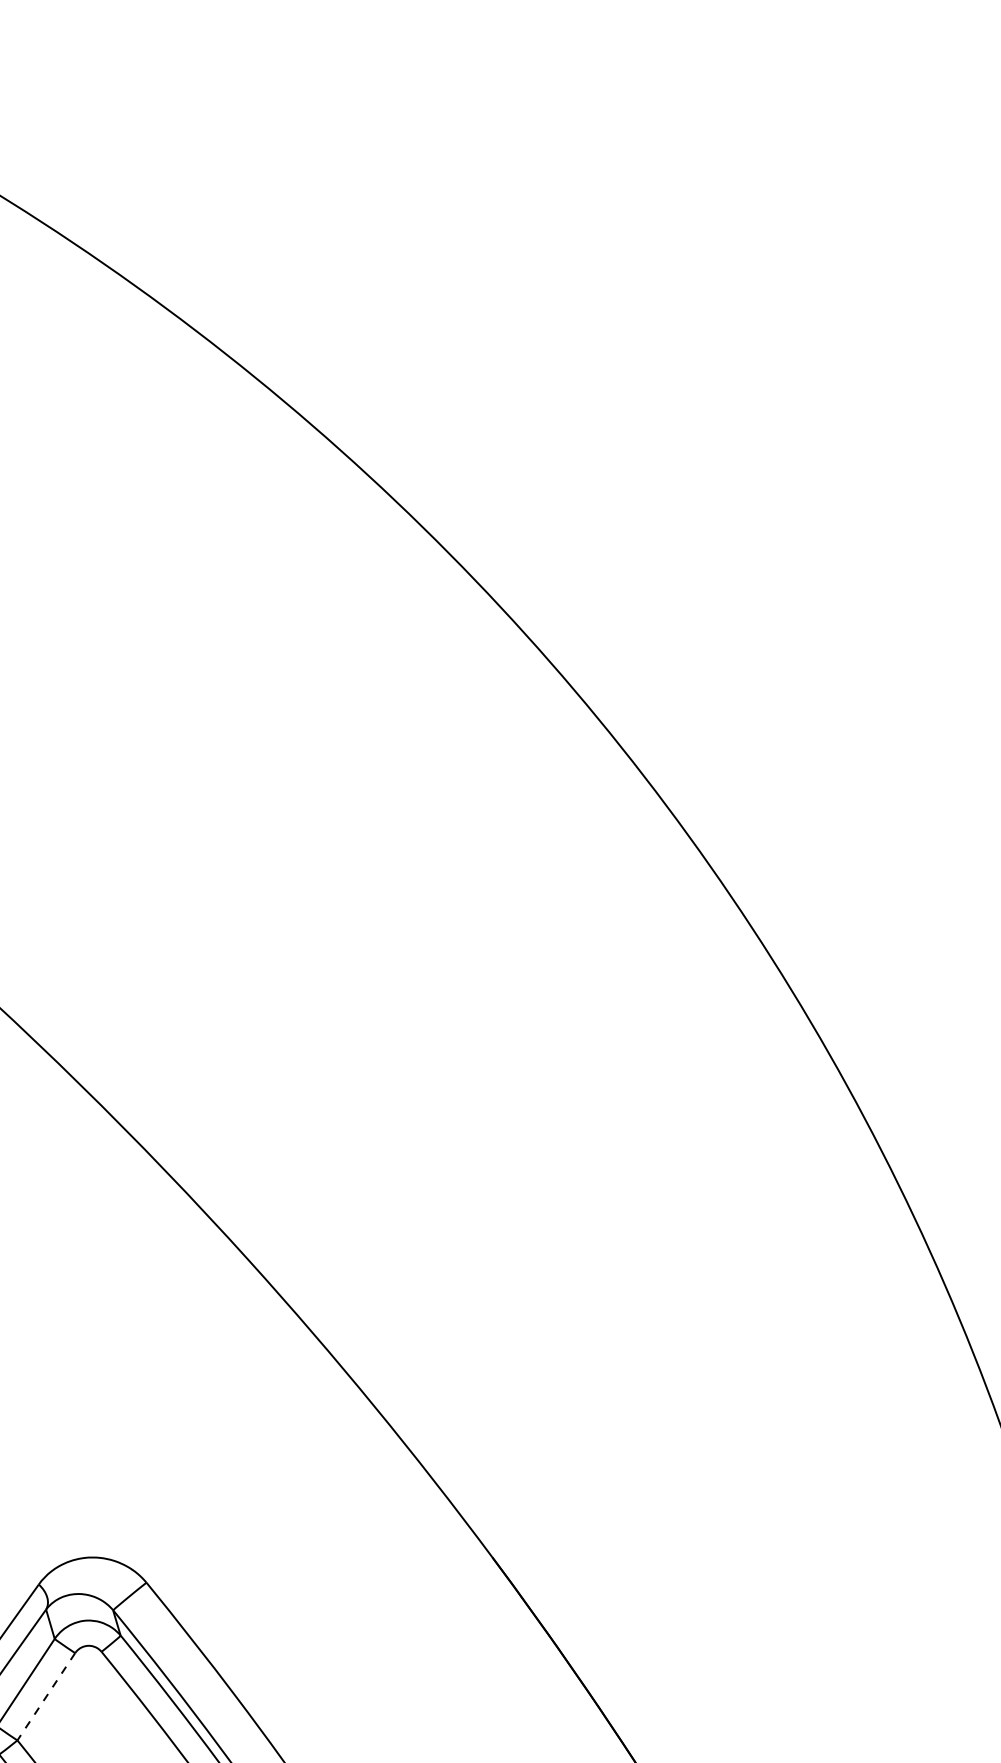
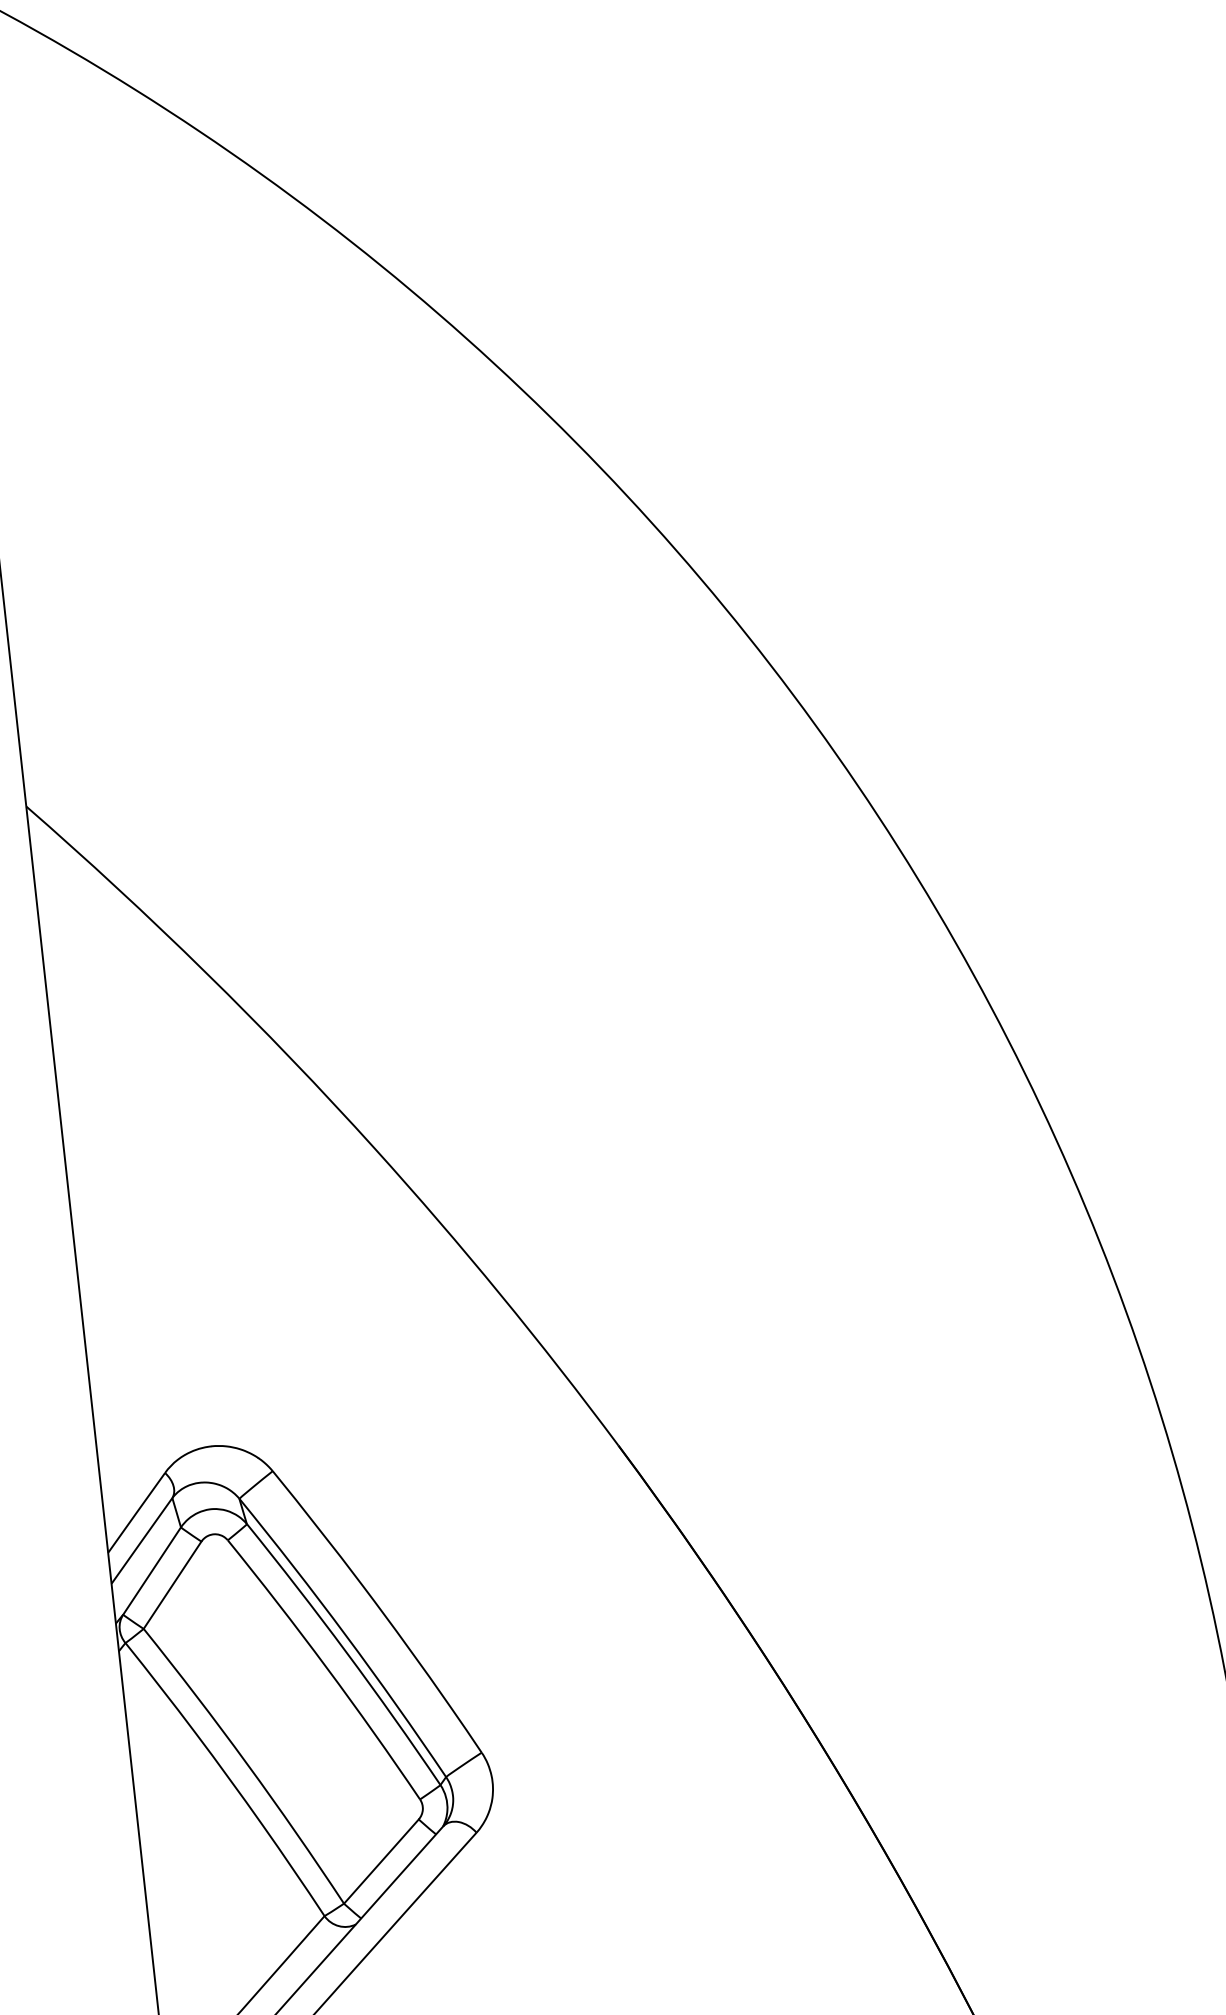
line: (46, 1697) -> (172, 1585), dashed -> solid

